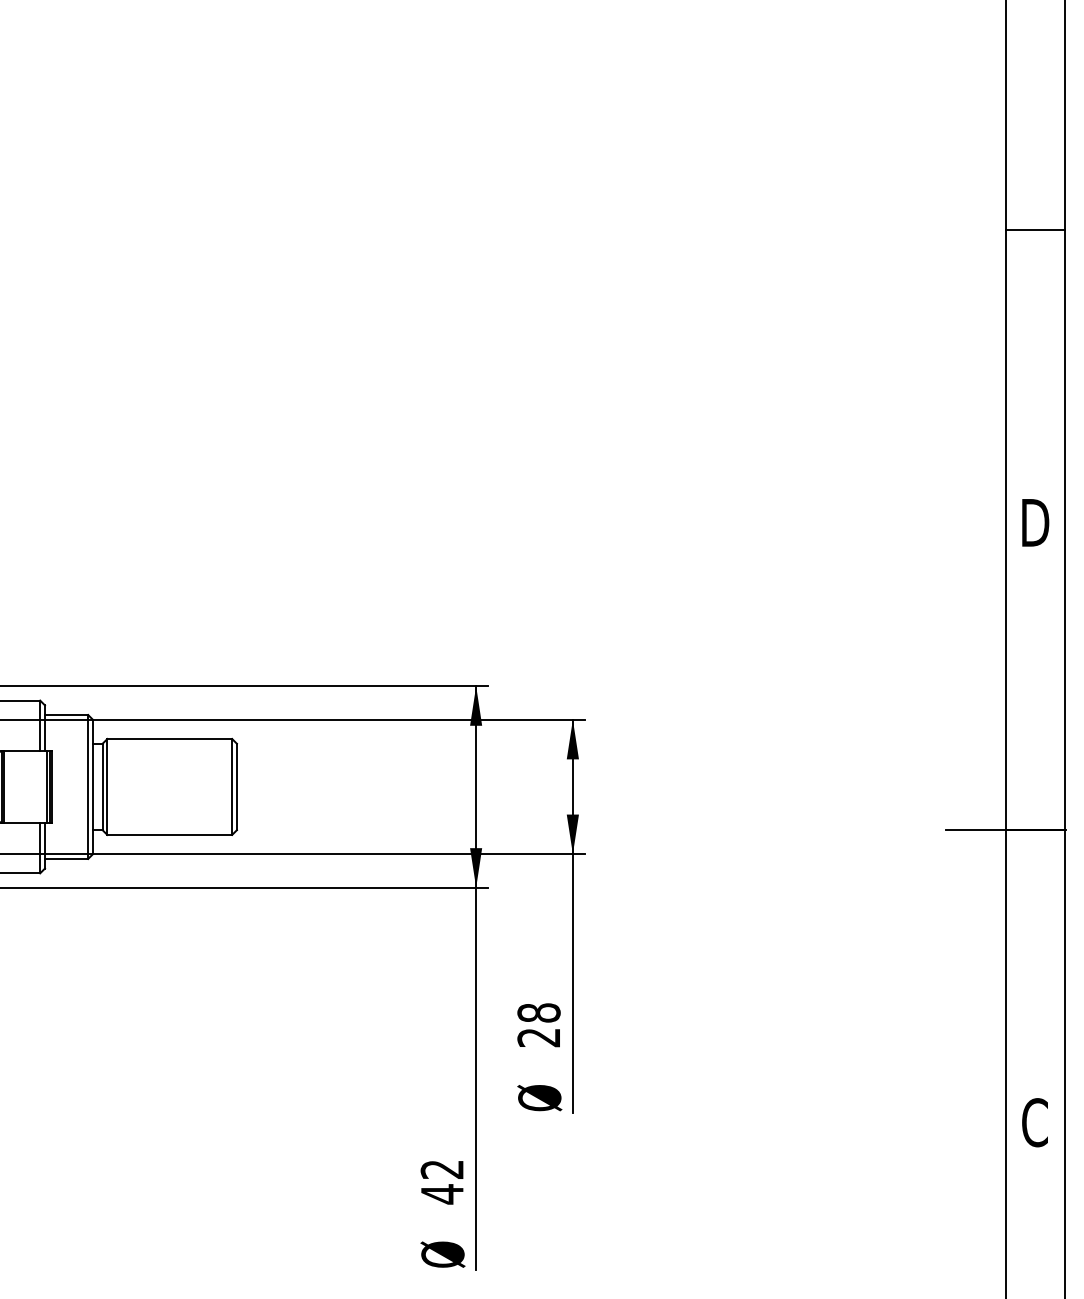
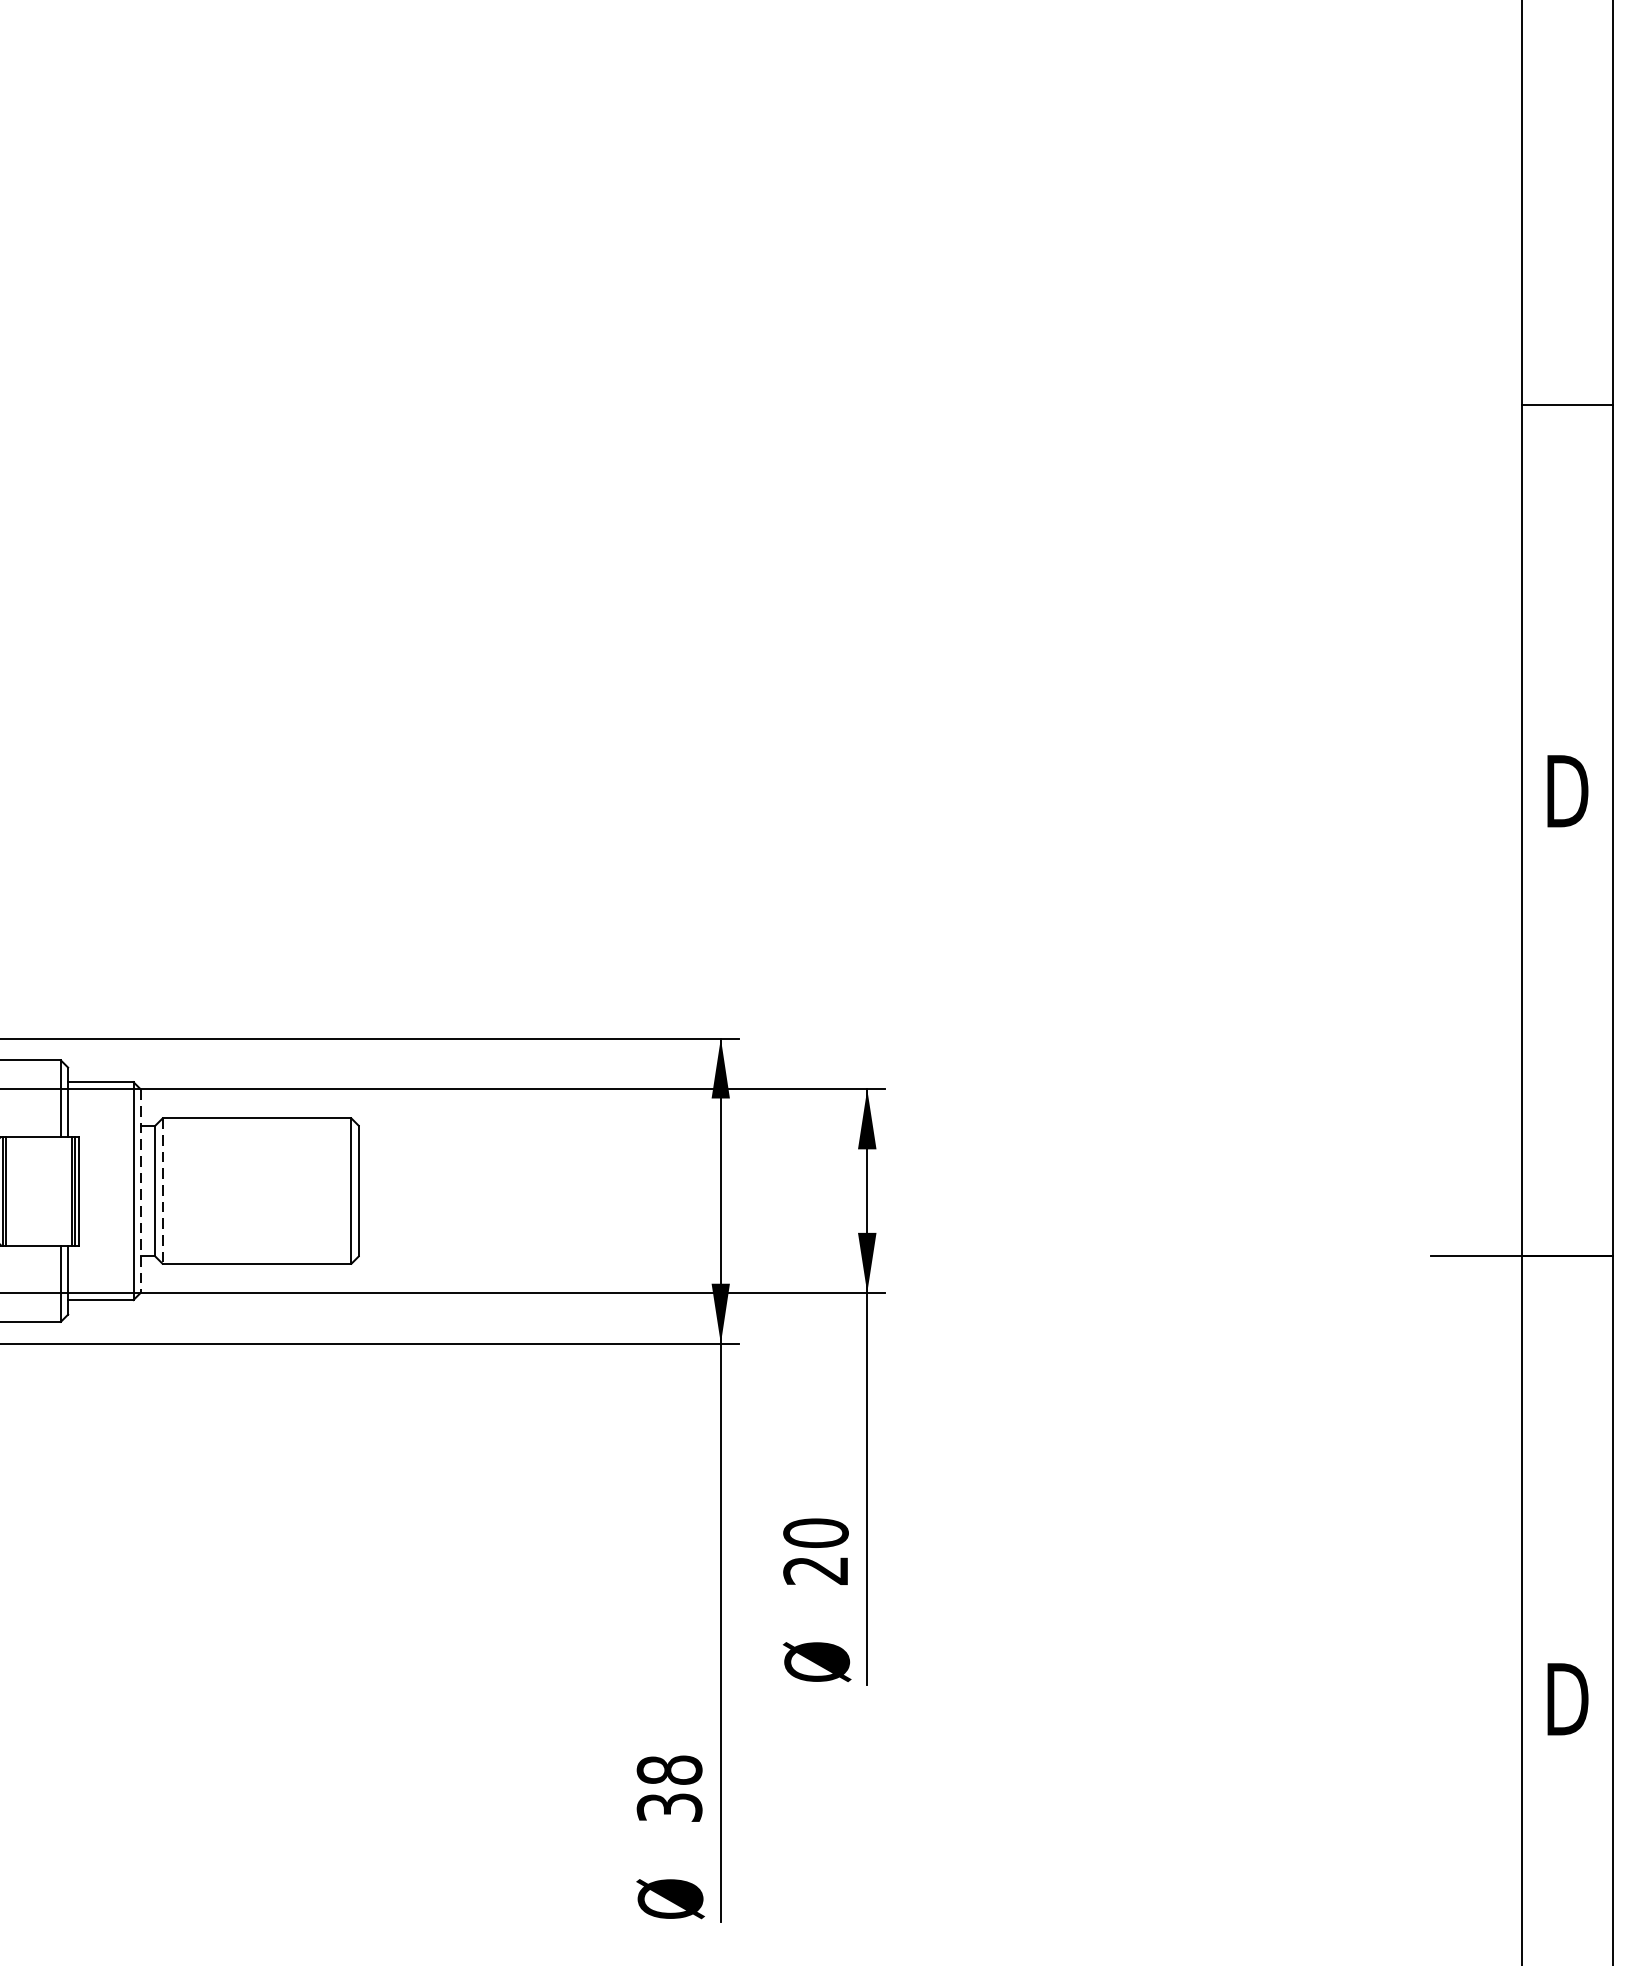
line: (1035, 229) -> (1567, 404), moved
line: (107, 786) -> (162, 1190), solid -> dashed
line: (92, 787) -> (140, 1191), solid -> dashed
text: (538, 1012) -> (815, 1532), 28 -> 20
text: (1035, 1122) -> (1567, 1699), C -> D
text: (442, 1181) -> (669, 1788), 42 -> 38

